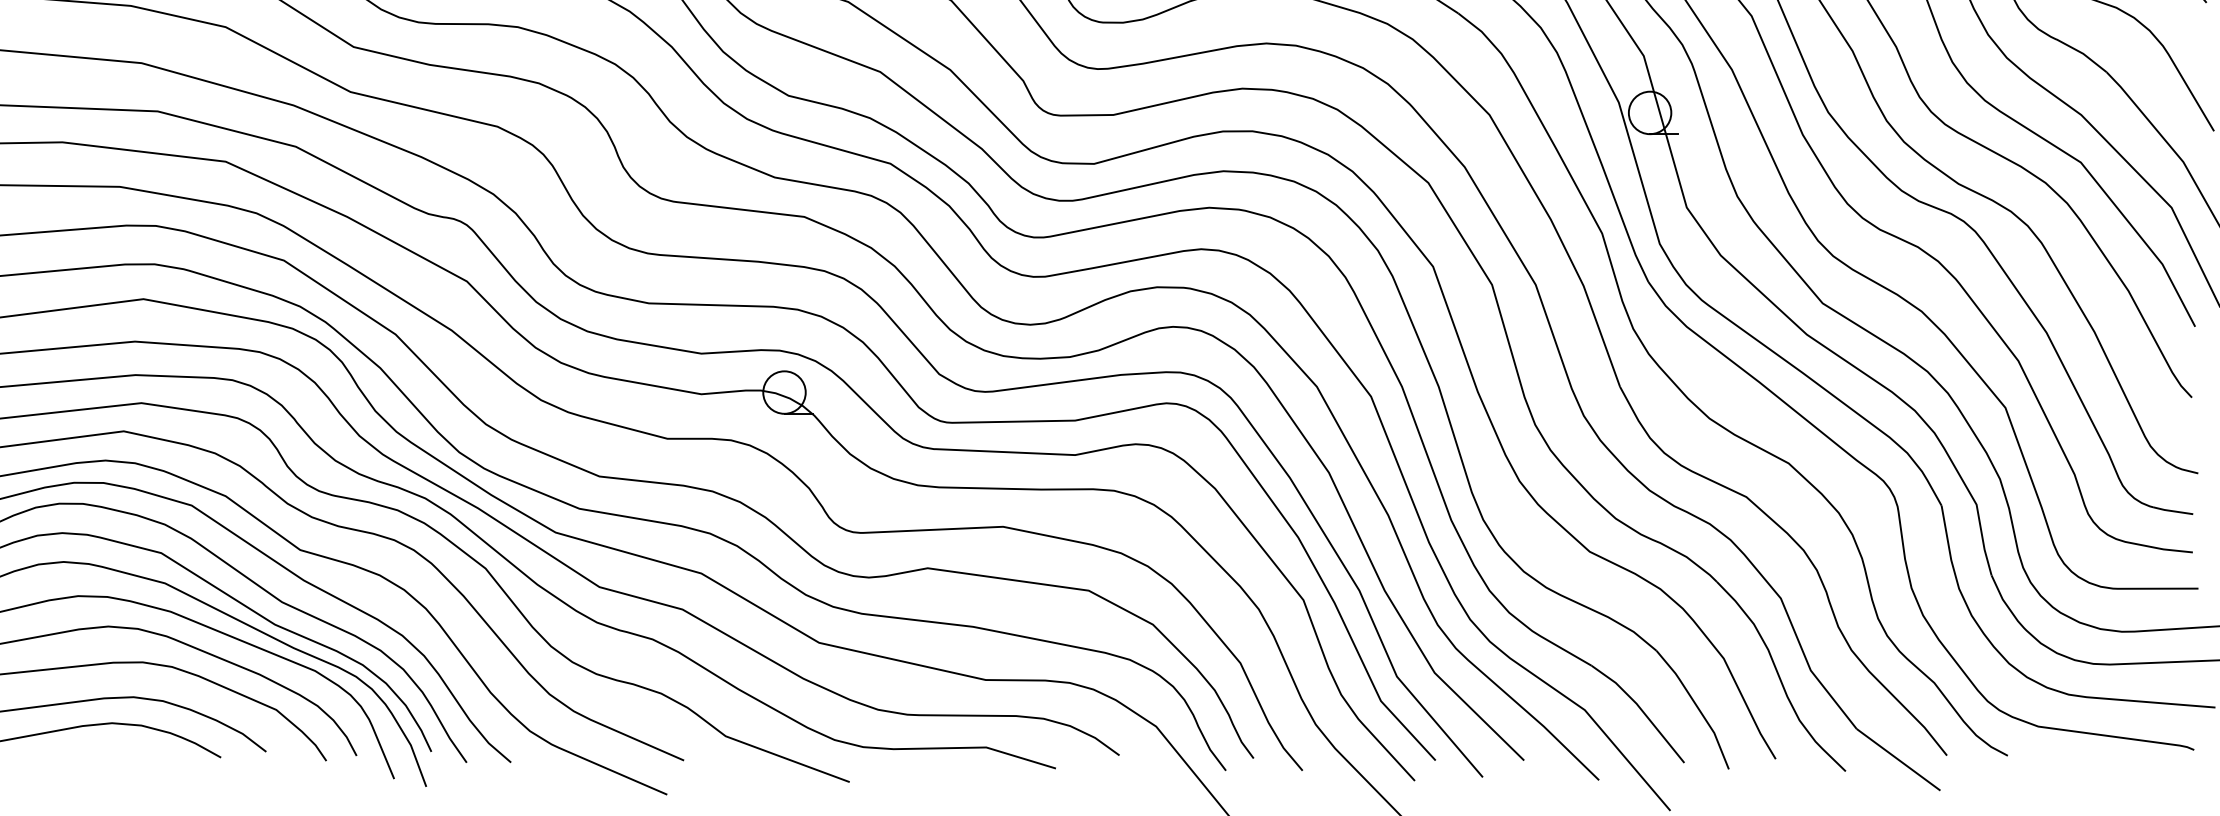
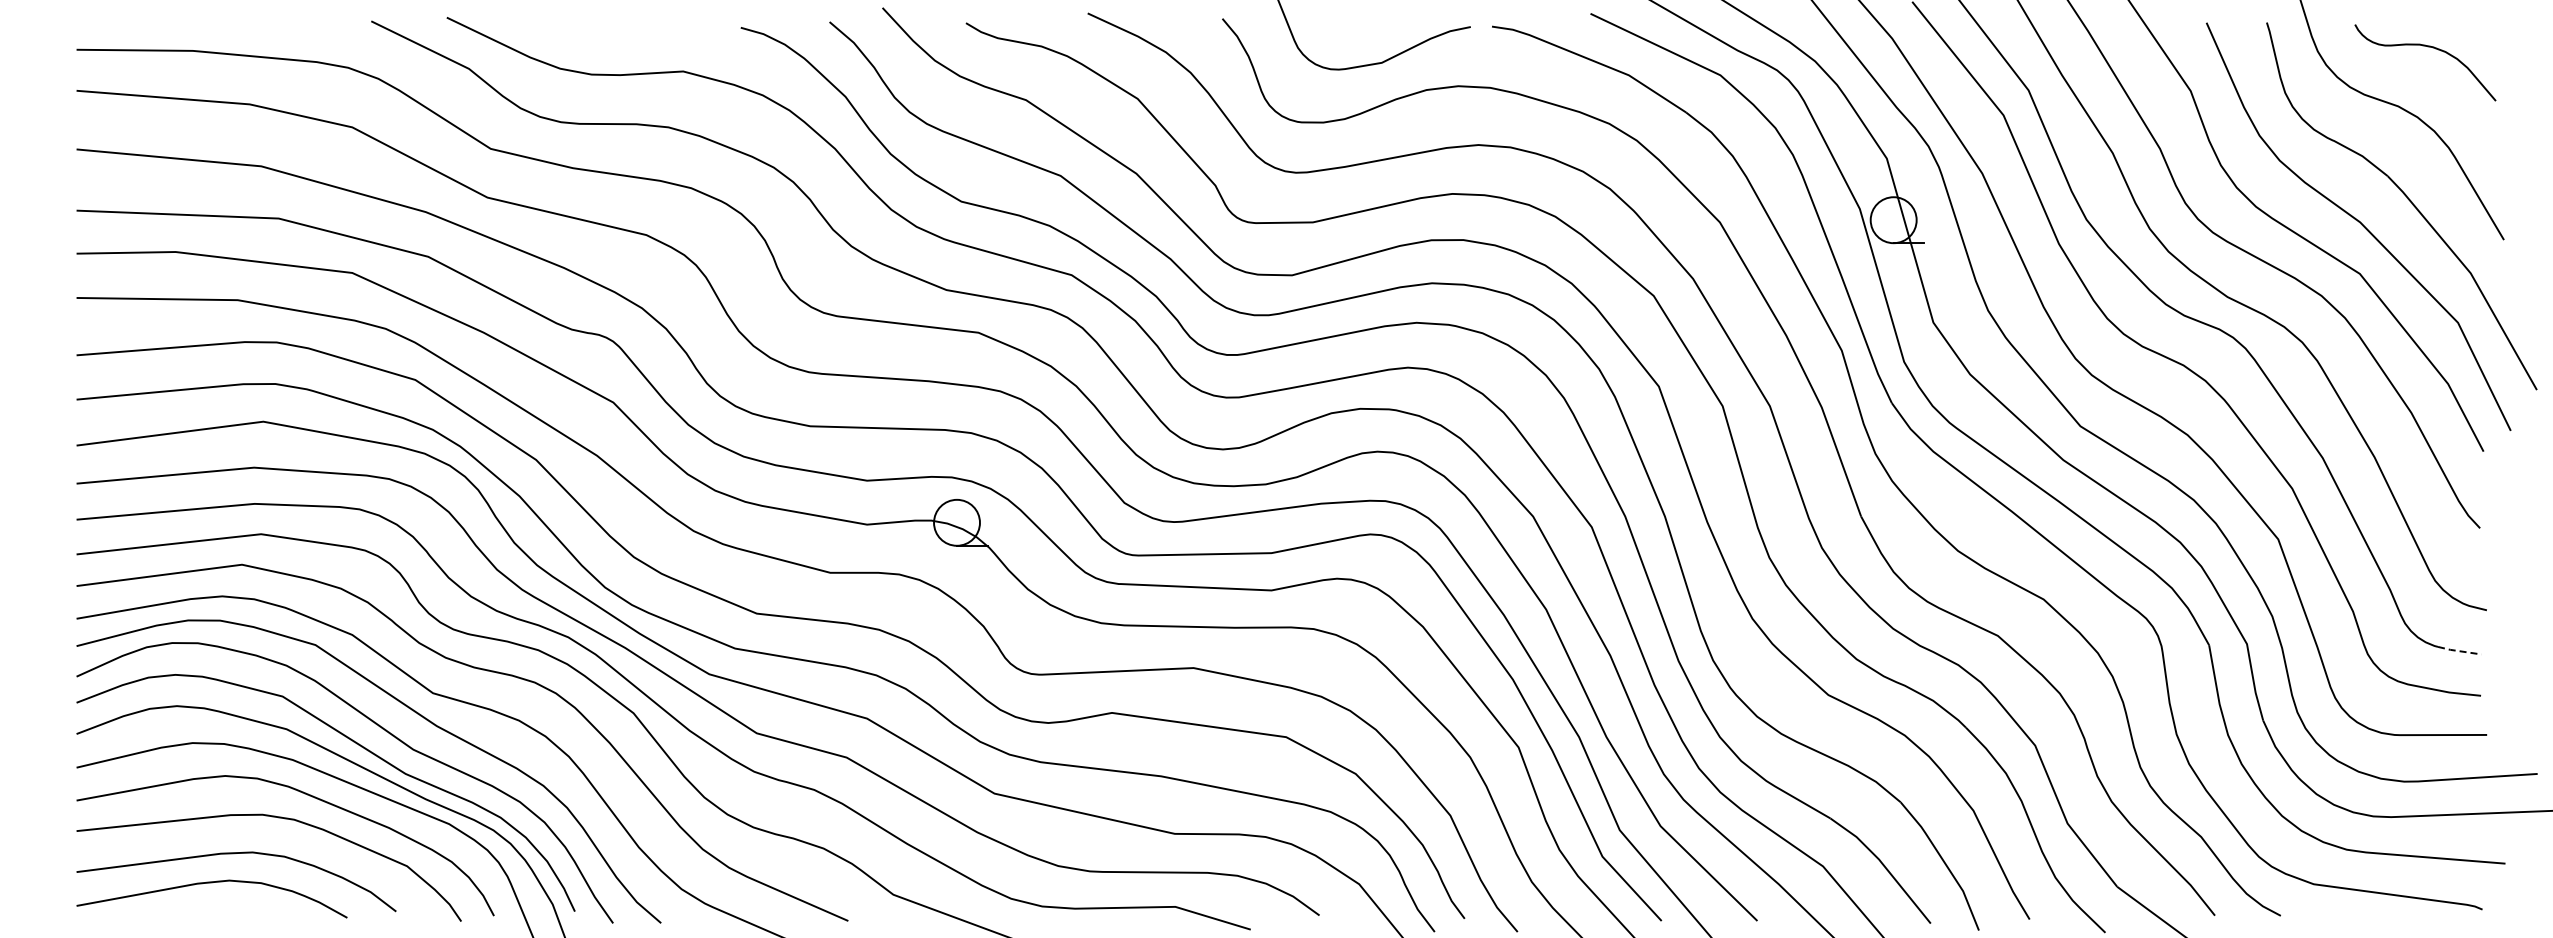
line: (2172, 511) -> (2459, 651), solid -> dashed

